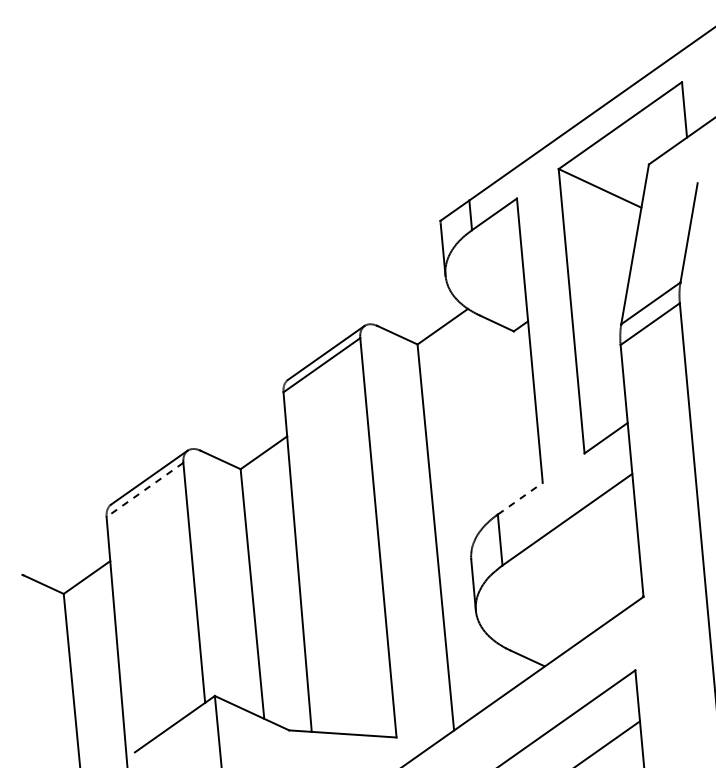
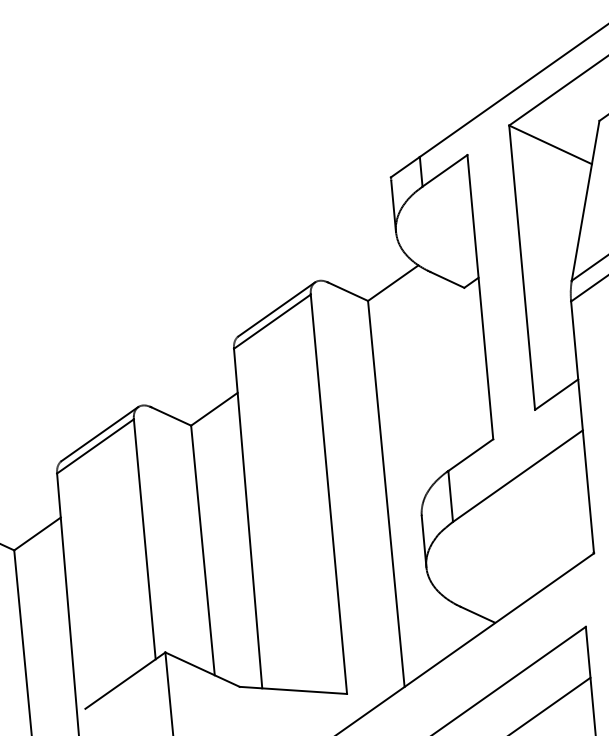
line: (145, 489) -> (96, 445), dashed -> solid
line: (520, 498) -> (471, 454), dashed -> solid

